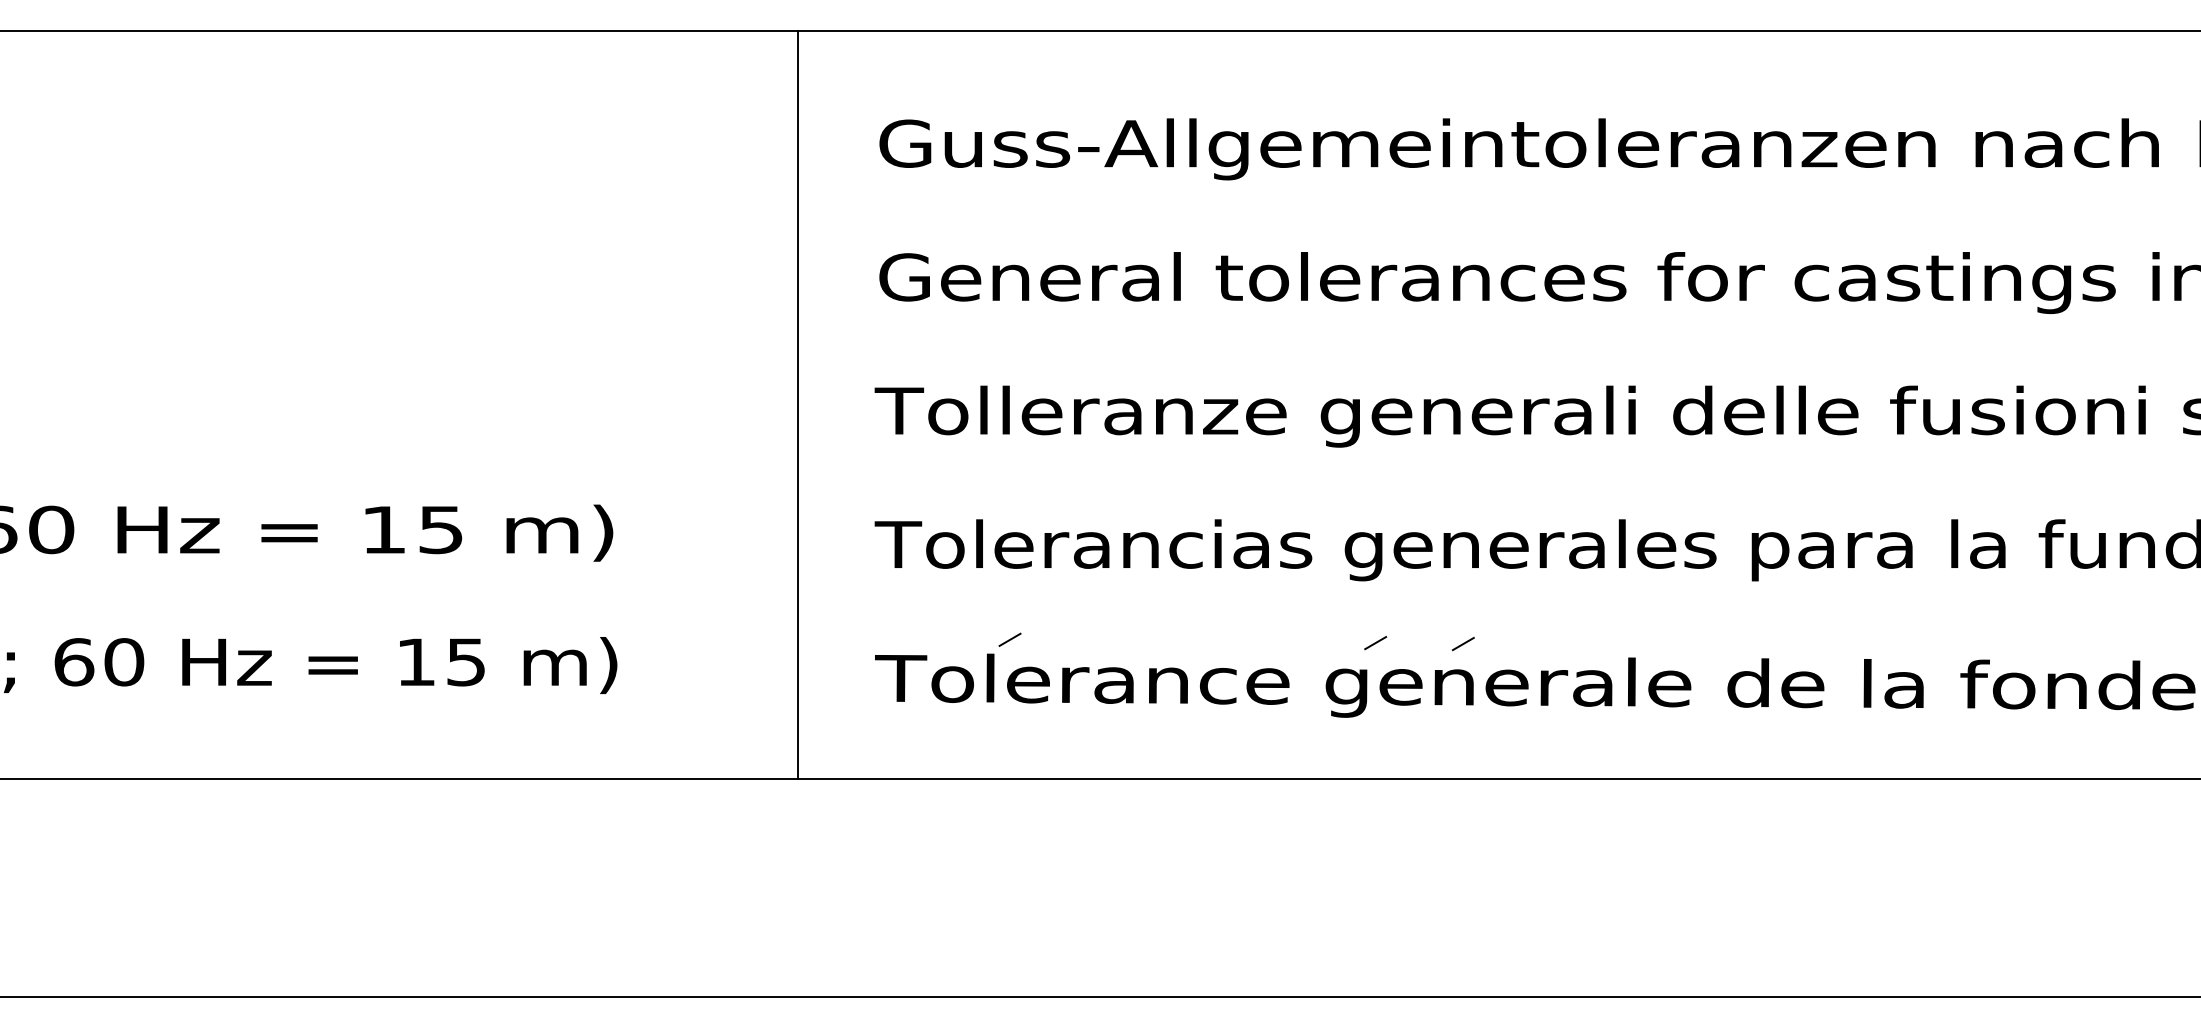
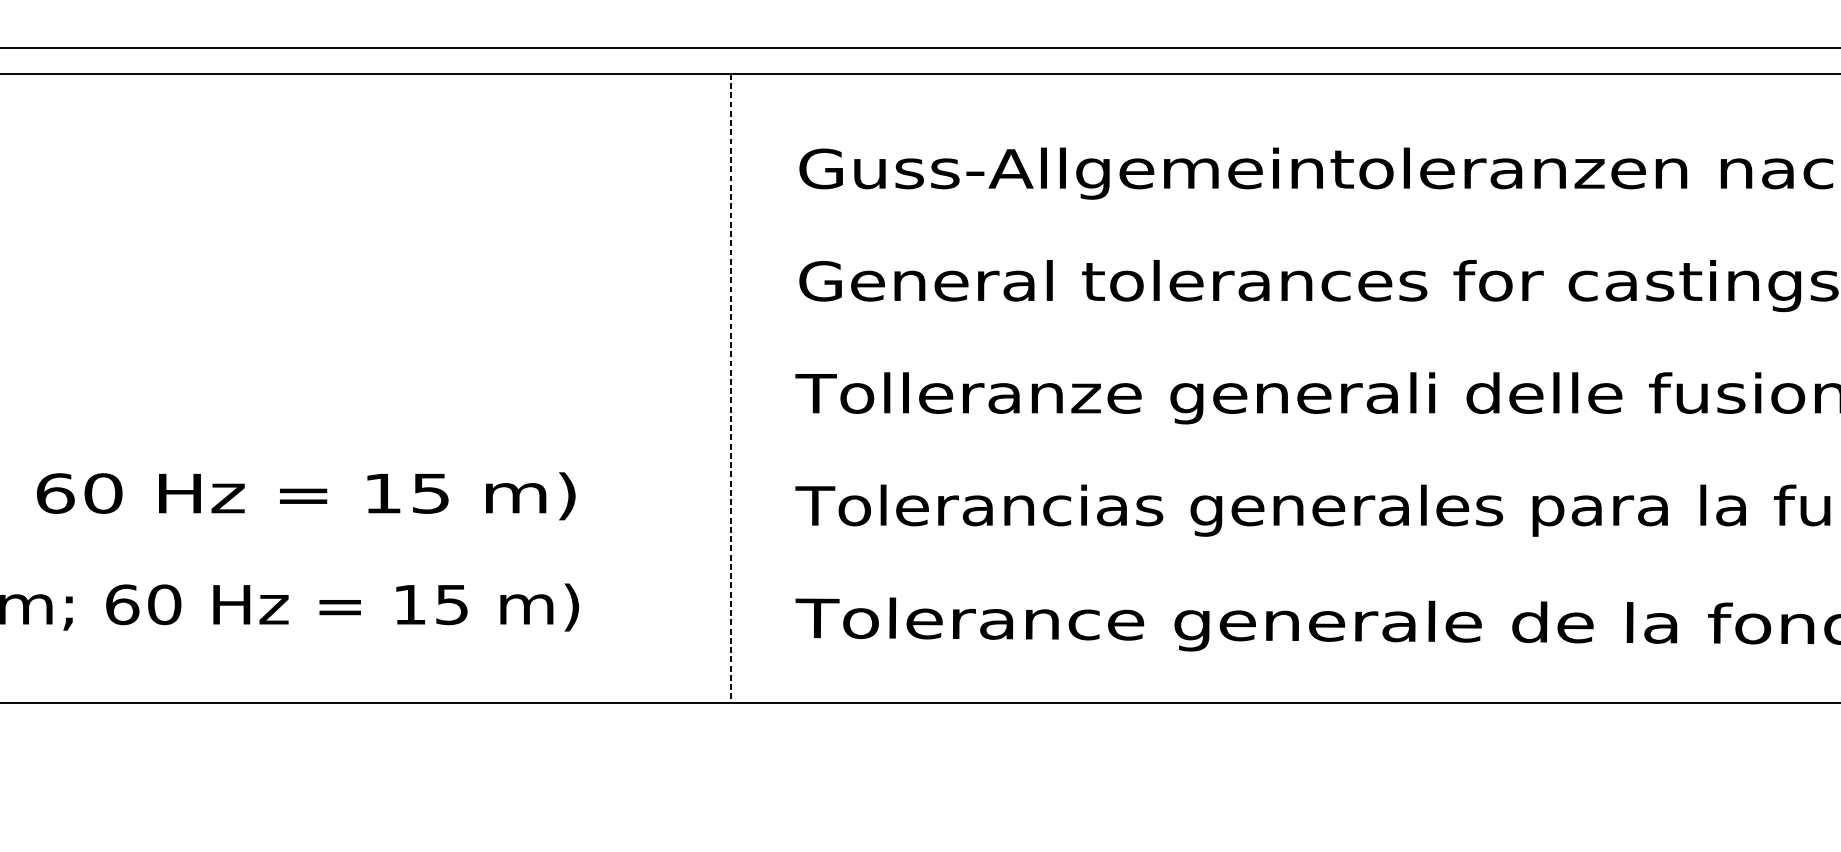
line: (798, 405) -> (731, 388), solid -> dashed
line: (1009, 639) -> (908, 585), removed
line: (1375, 643) -> (1216, 589), removed
line: (1462, 643) -> (1289, 589), removed

